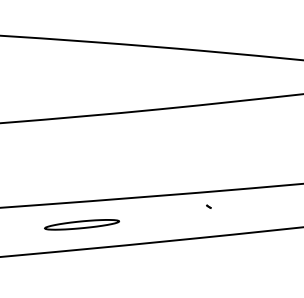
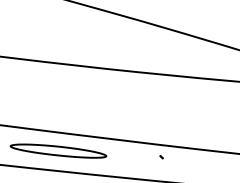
part: (81, 224) -> (58, 150), size x1.6

